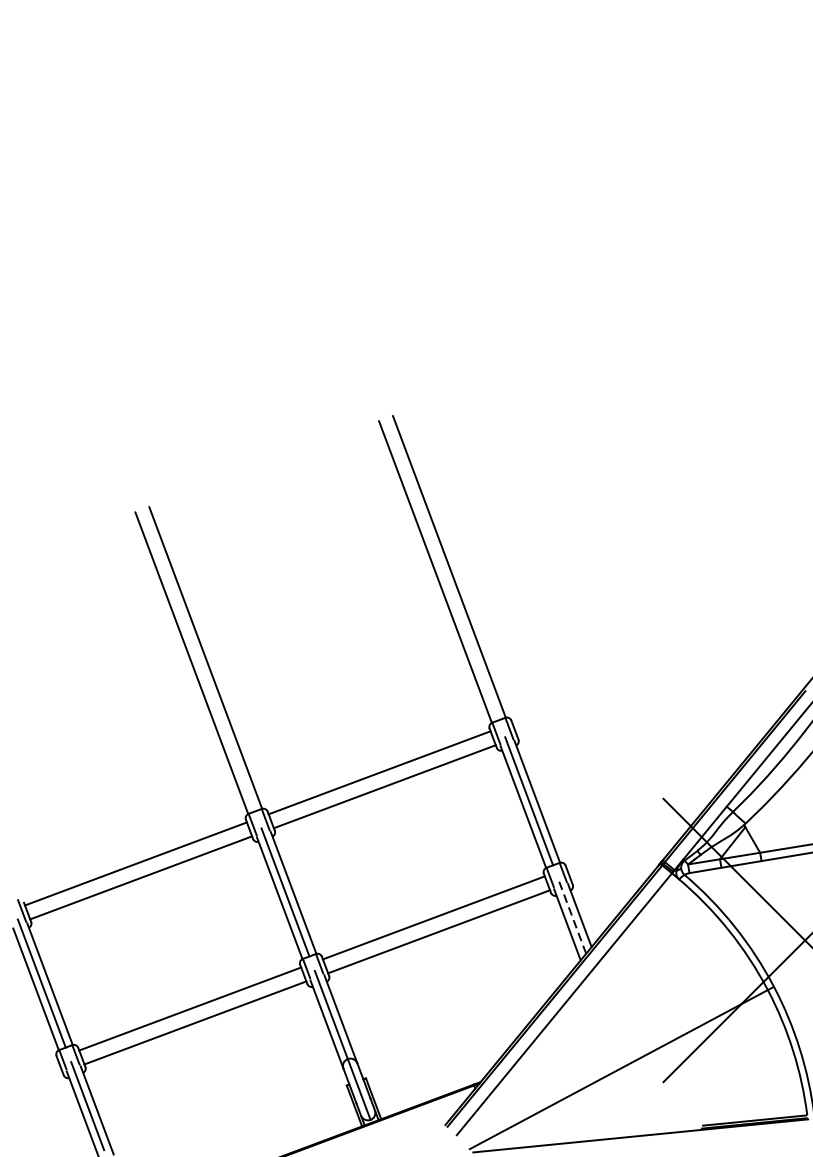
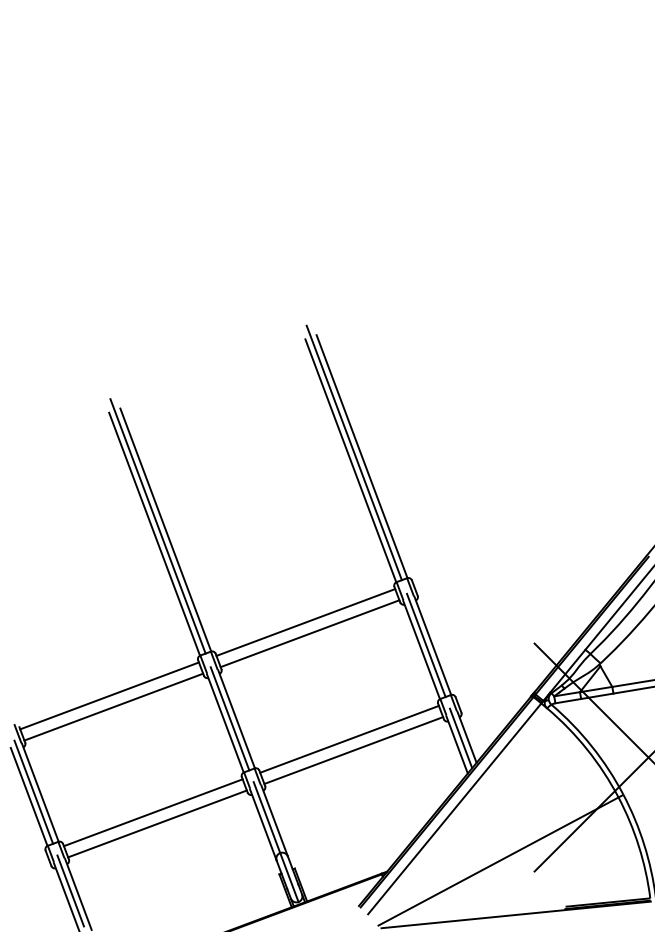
line: (438, 561) -> (353, 452), added
line: (195, 653) -> (157, 526), added
line: (572, 916) -> (461, 738), dashed -> solid

